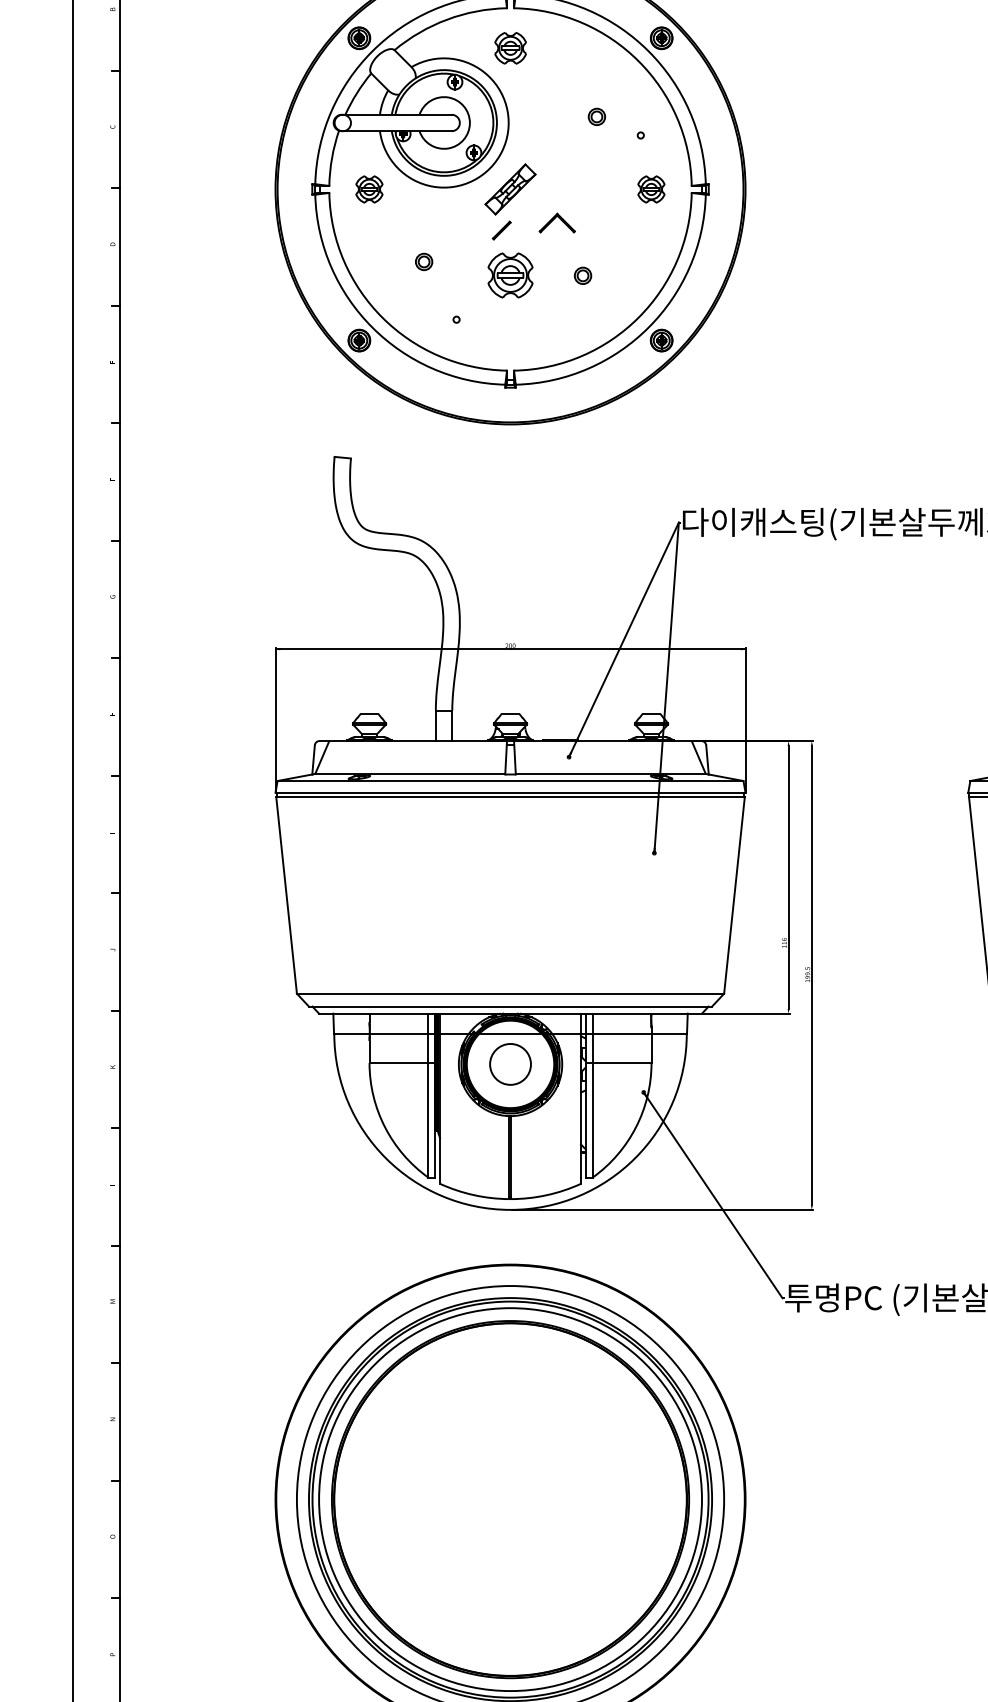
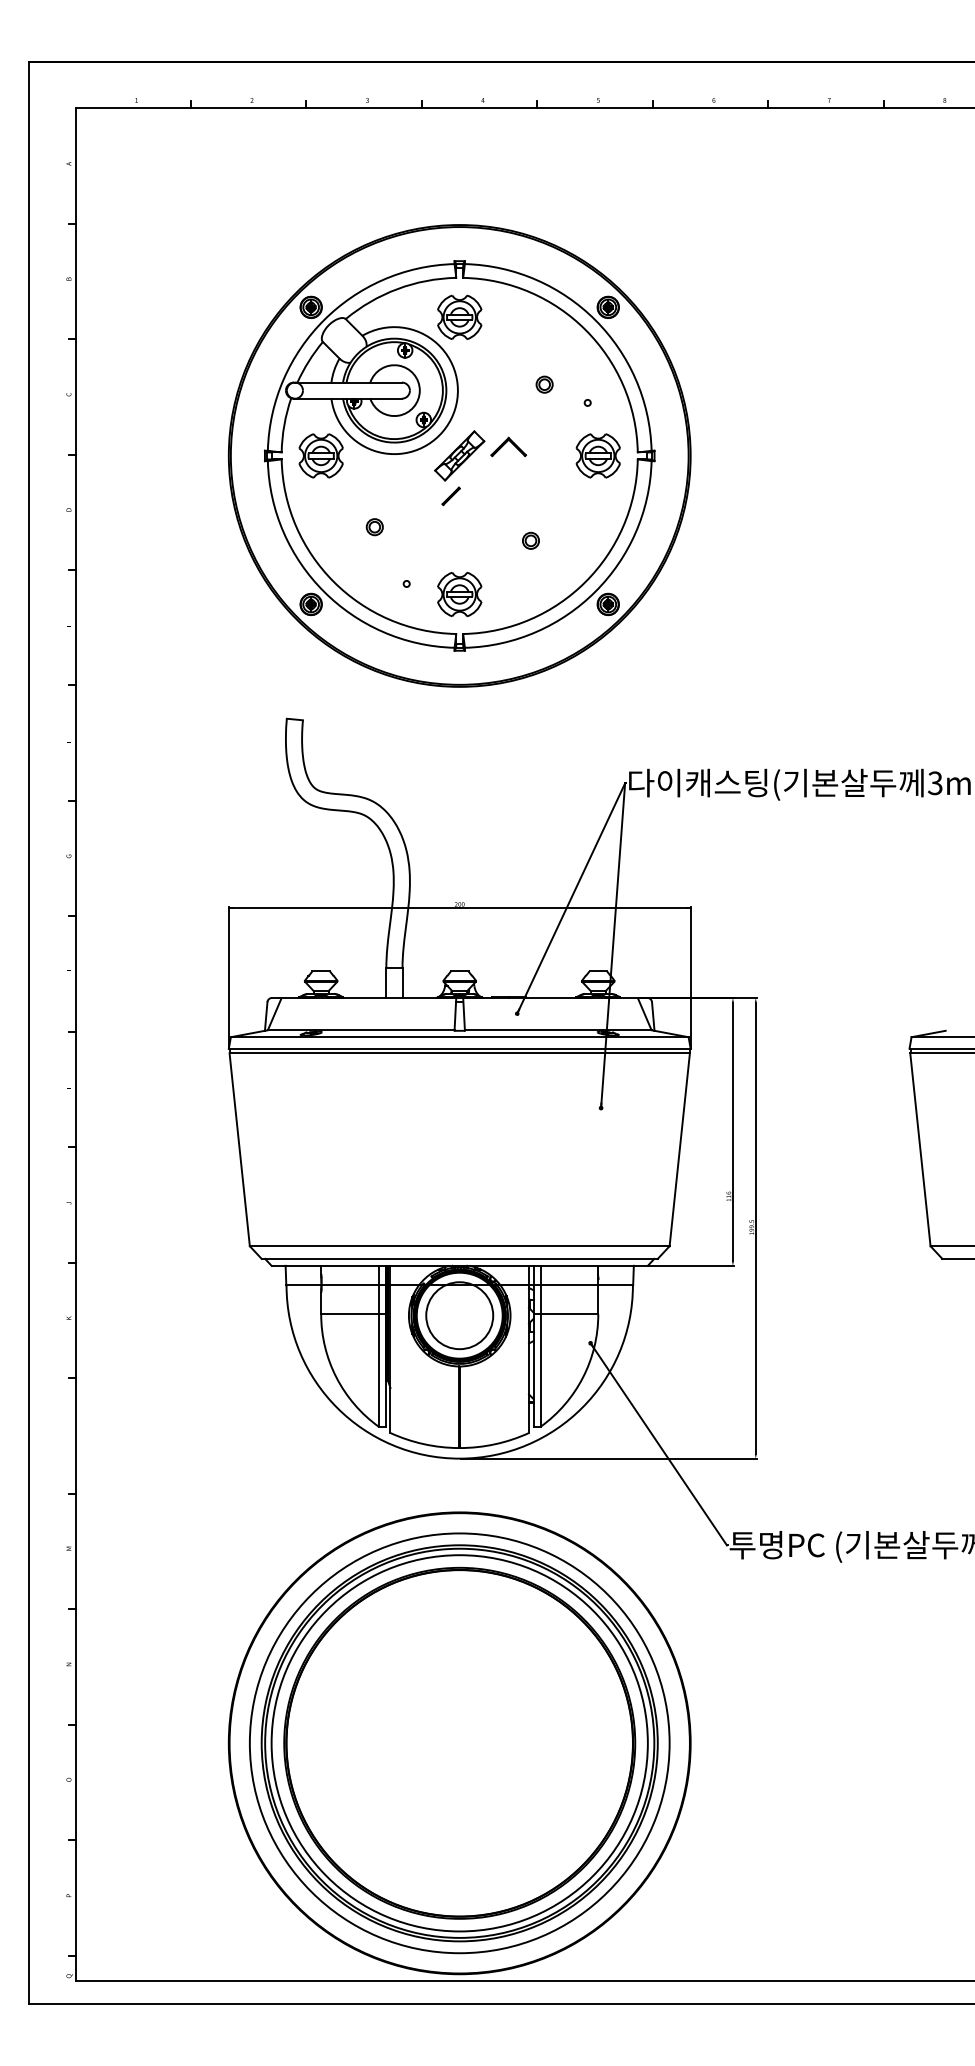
part: (510, 47) -> (459, 316), size x1.43
part: (368, 188) -> (320, 455), size x1.67
part: (650, 188) -> (597, 455), size x1.67
part: (557, 222) -> (508, 446), moved
part: (510, 275) -> (459, 594), moved
circle: (510, 1064) -> (459, 1315), size x1.67

